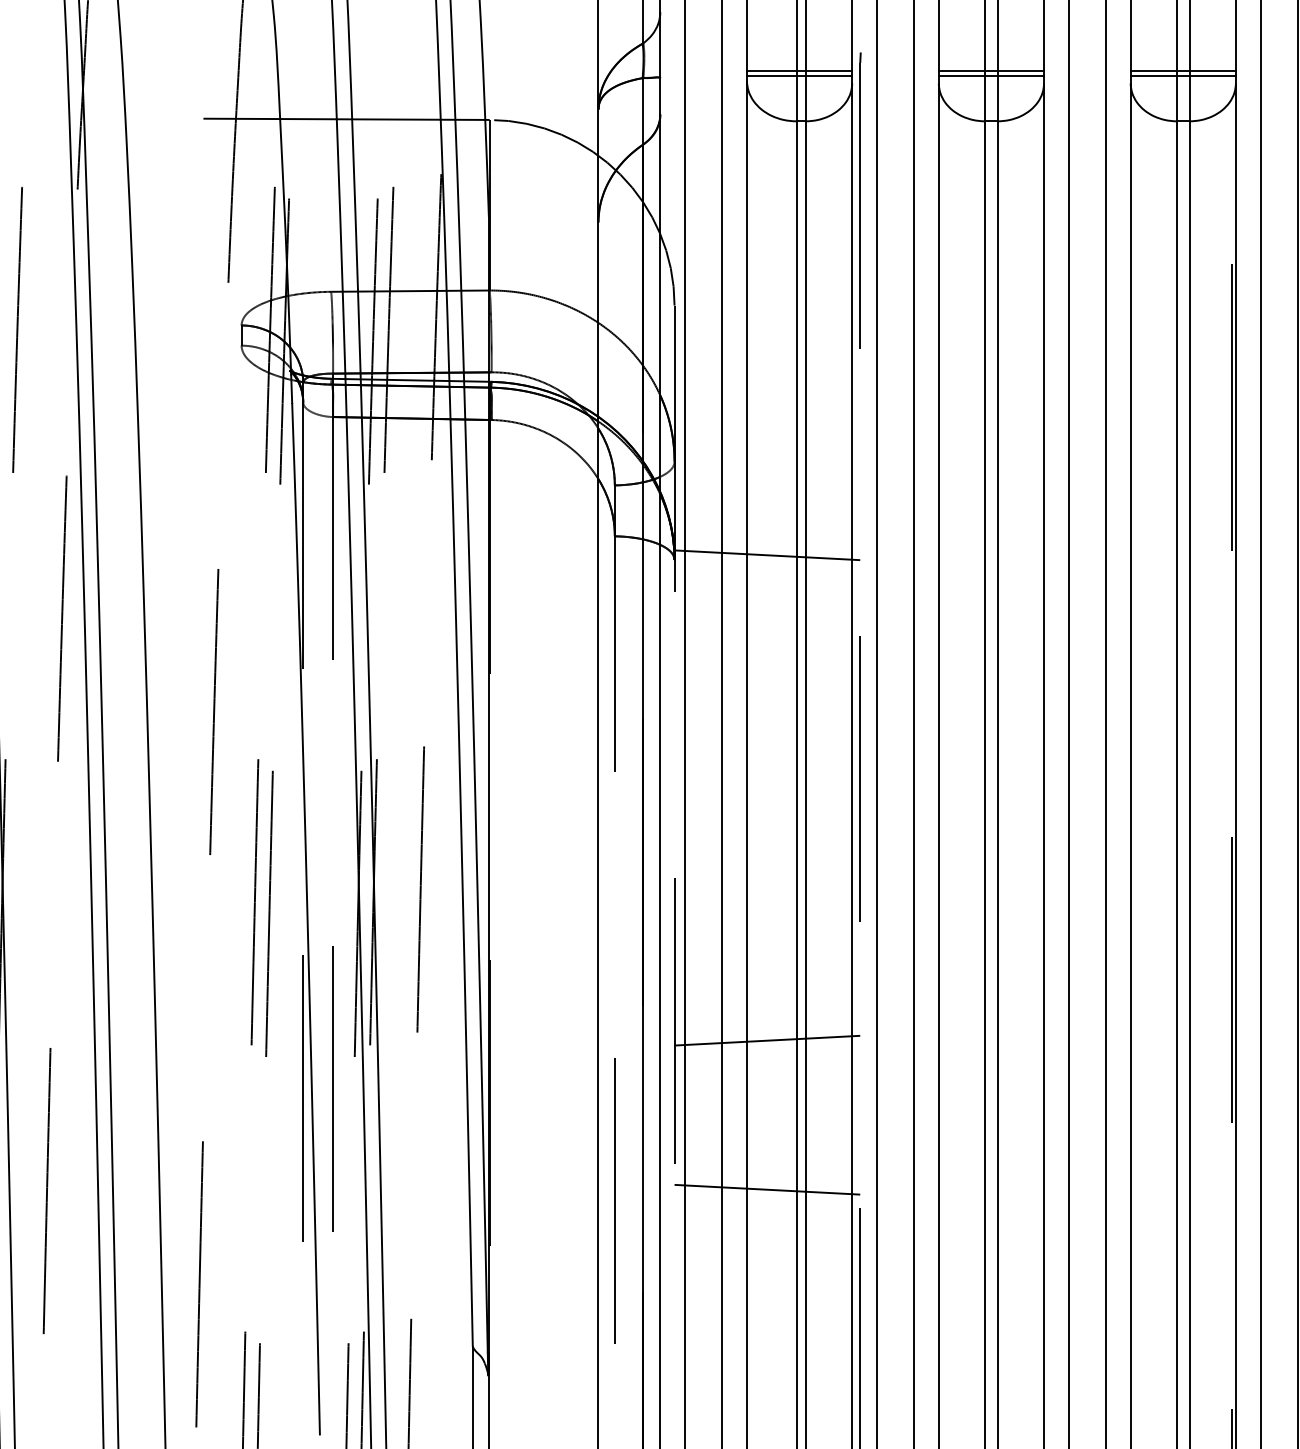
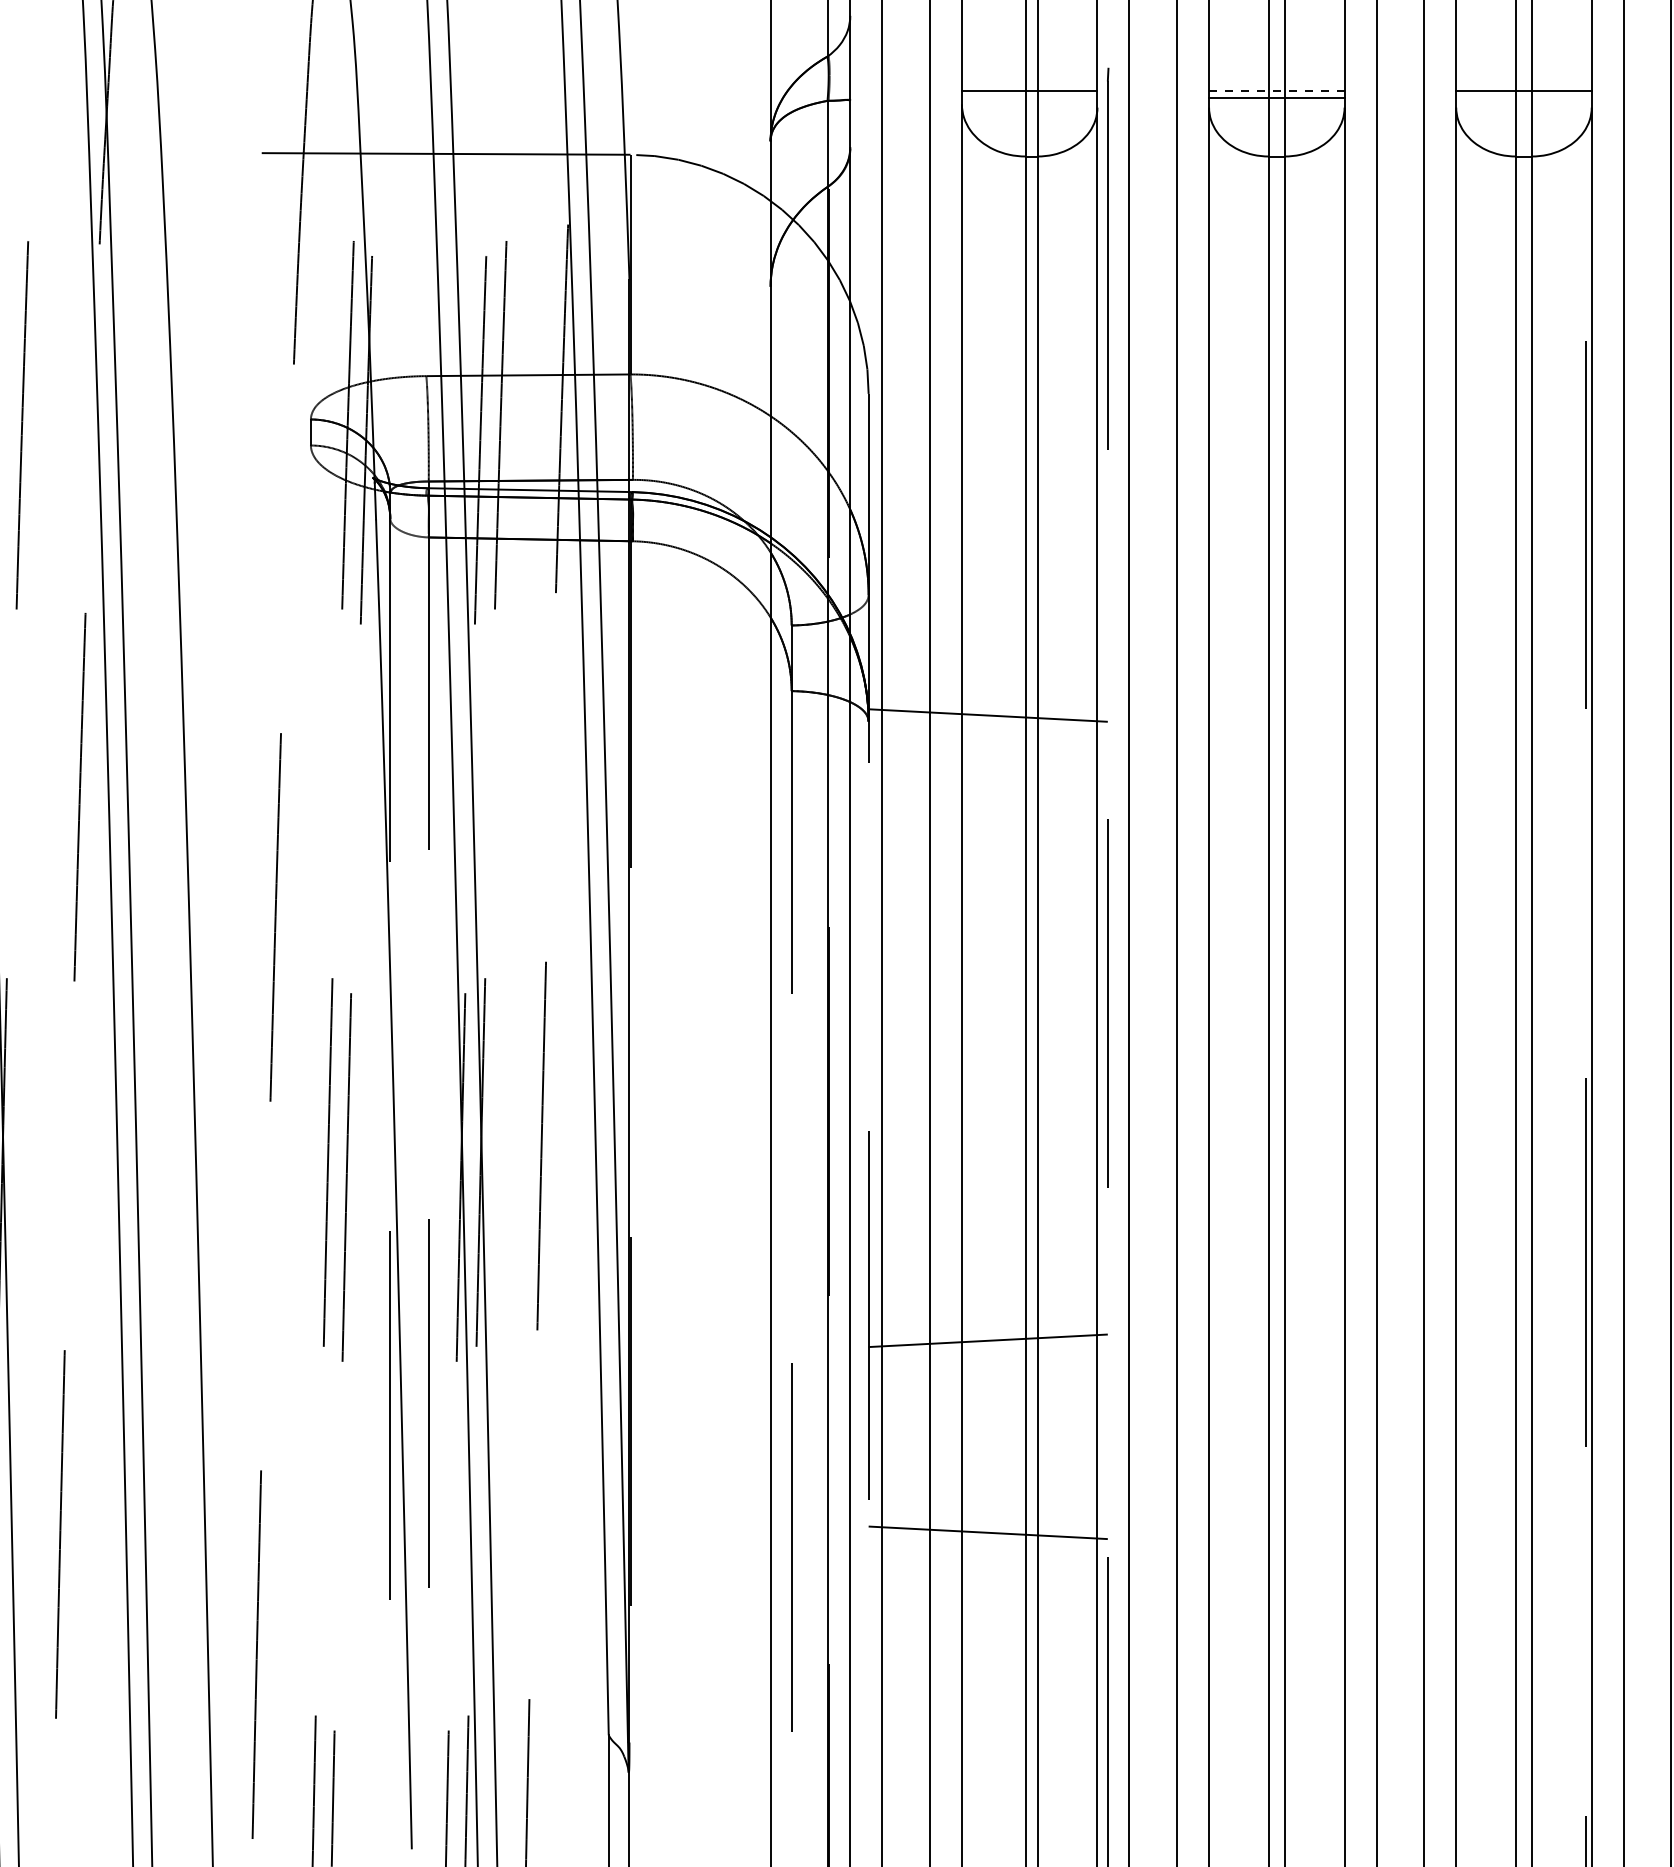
line: (991, 70) -> (1276, 91), solid -> dashed
line: (799, 75) -> (1029, 97), removed
line: (1182, 75) -> (1523, 97), removed

